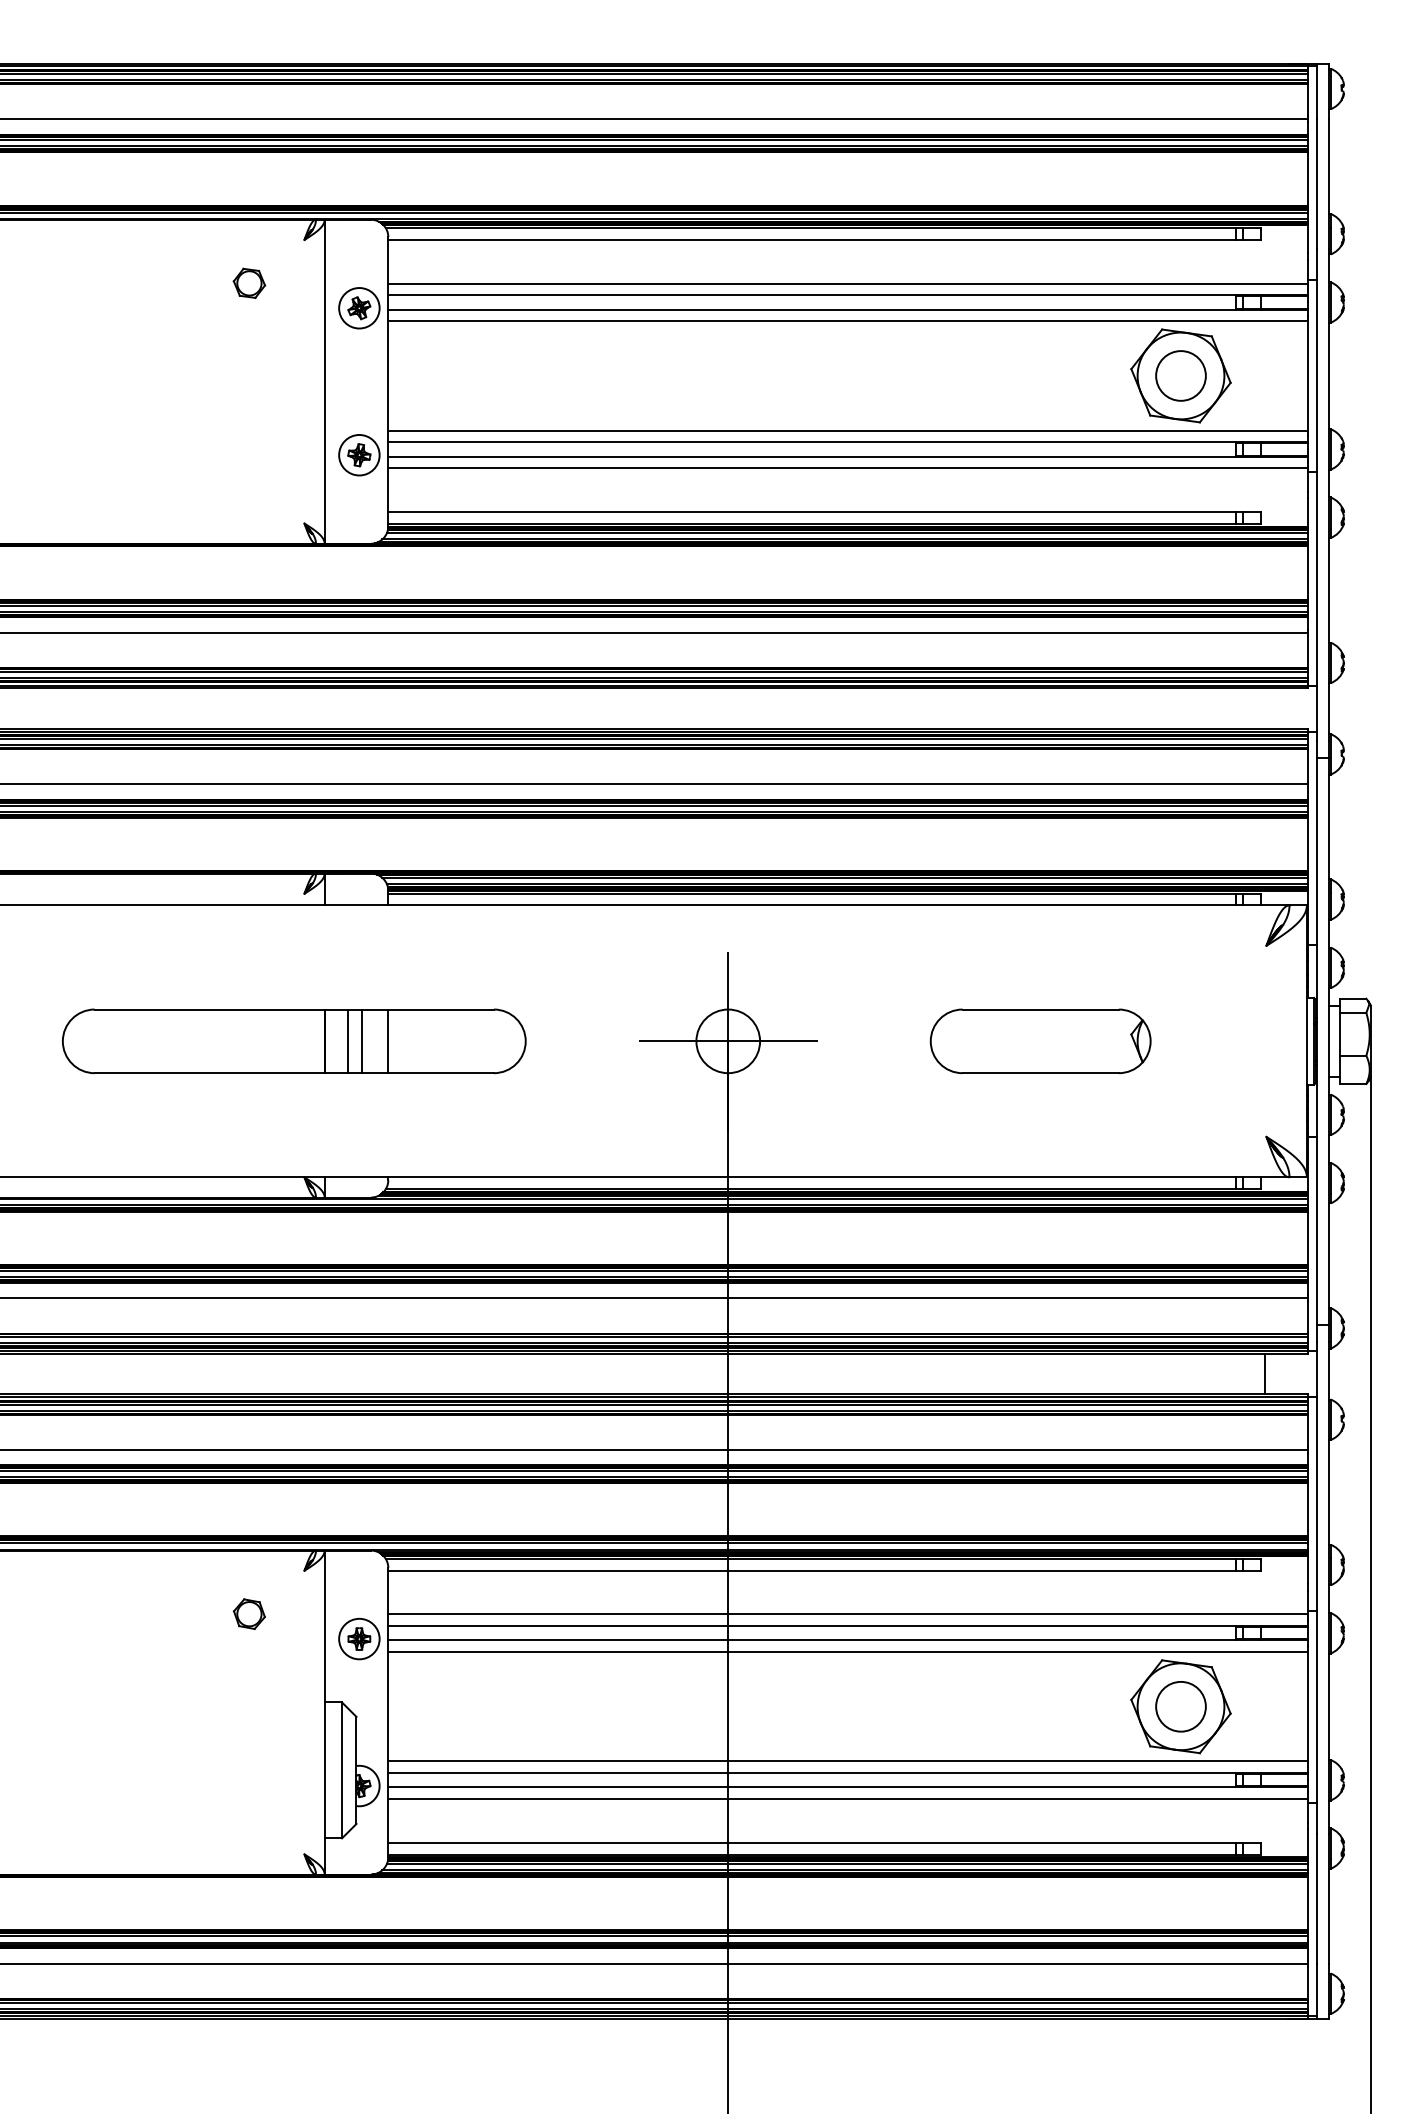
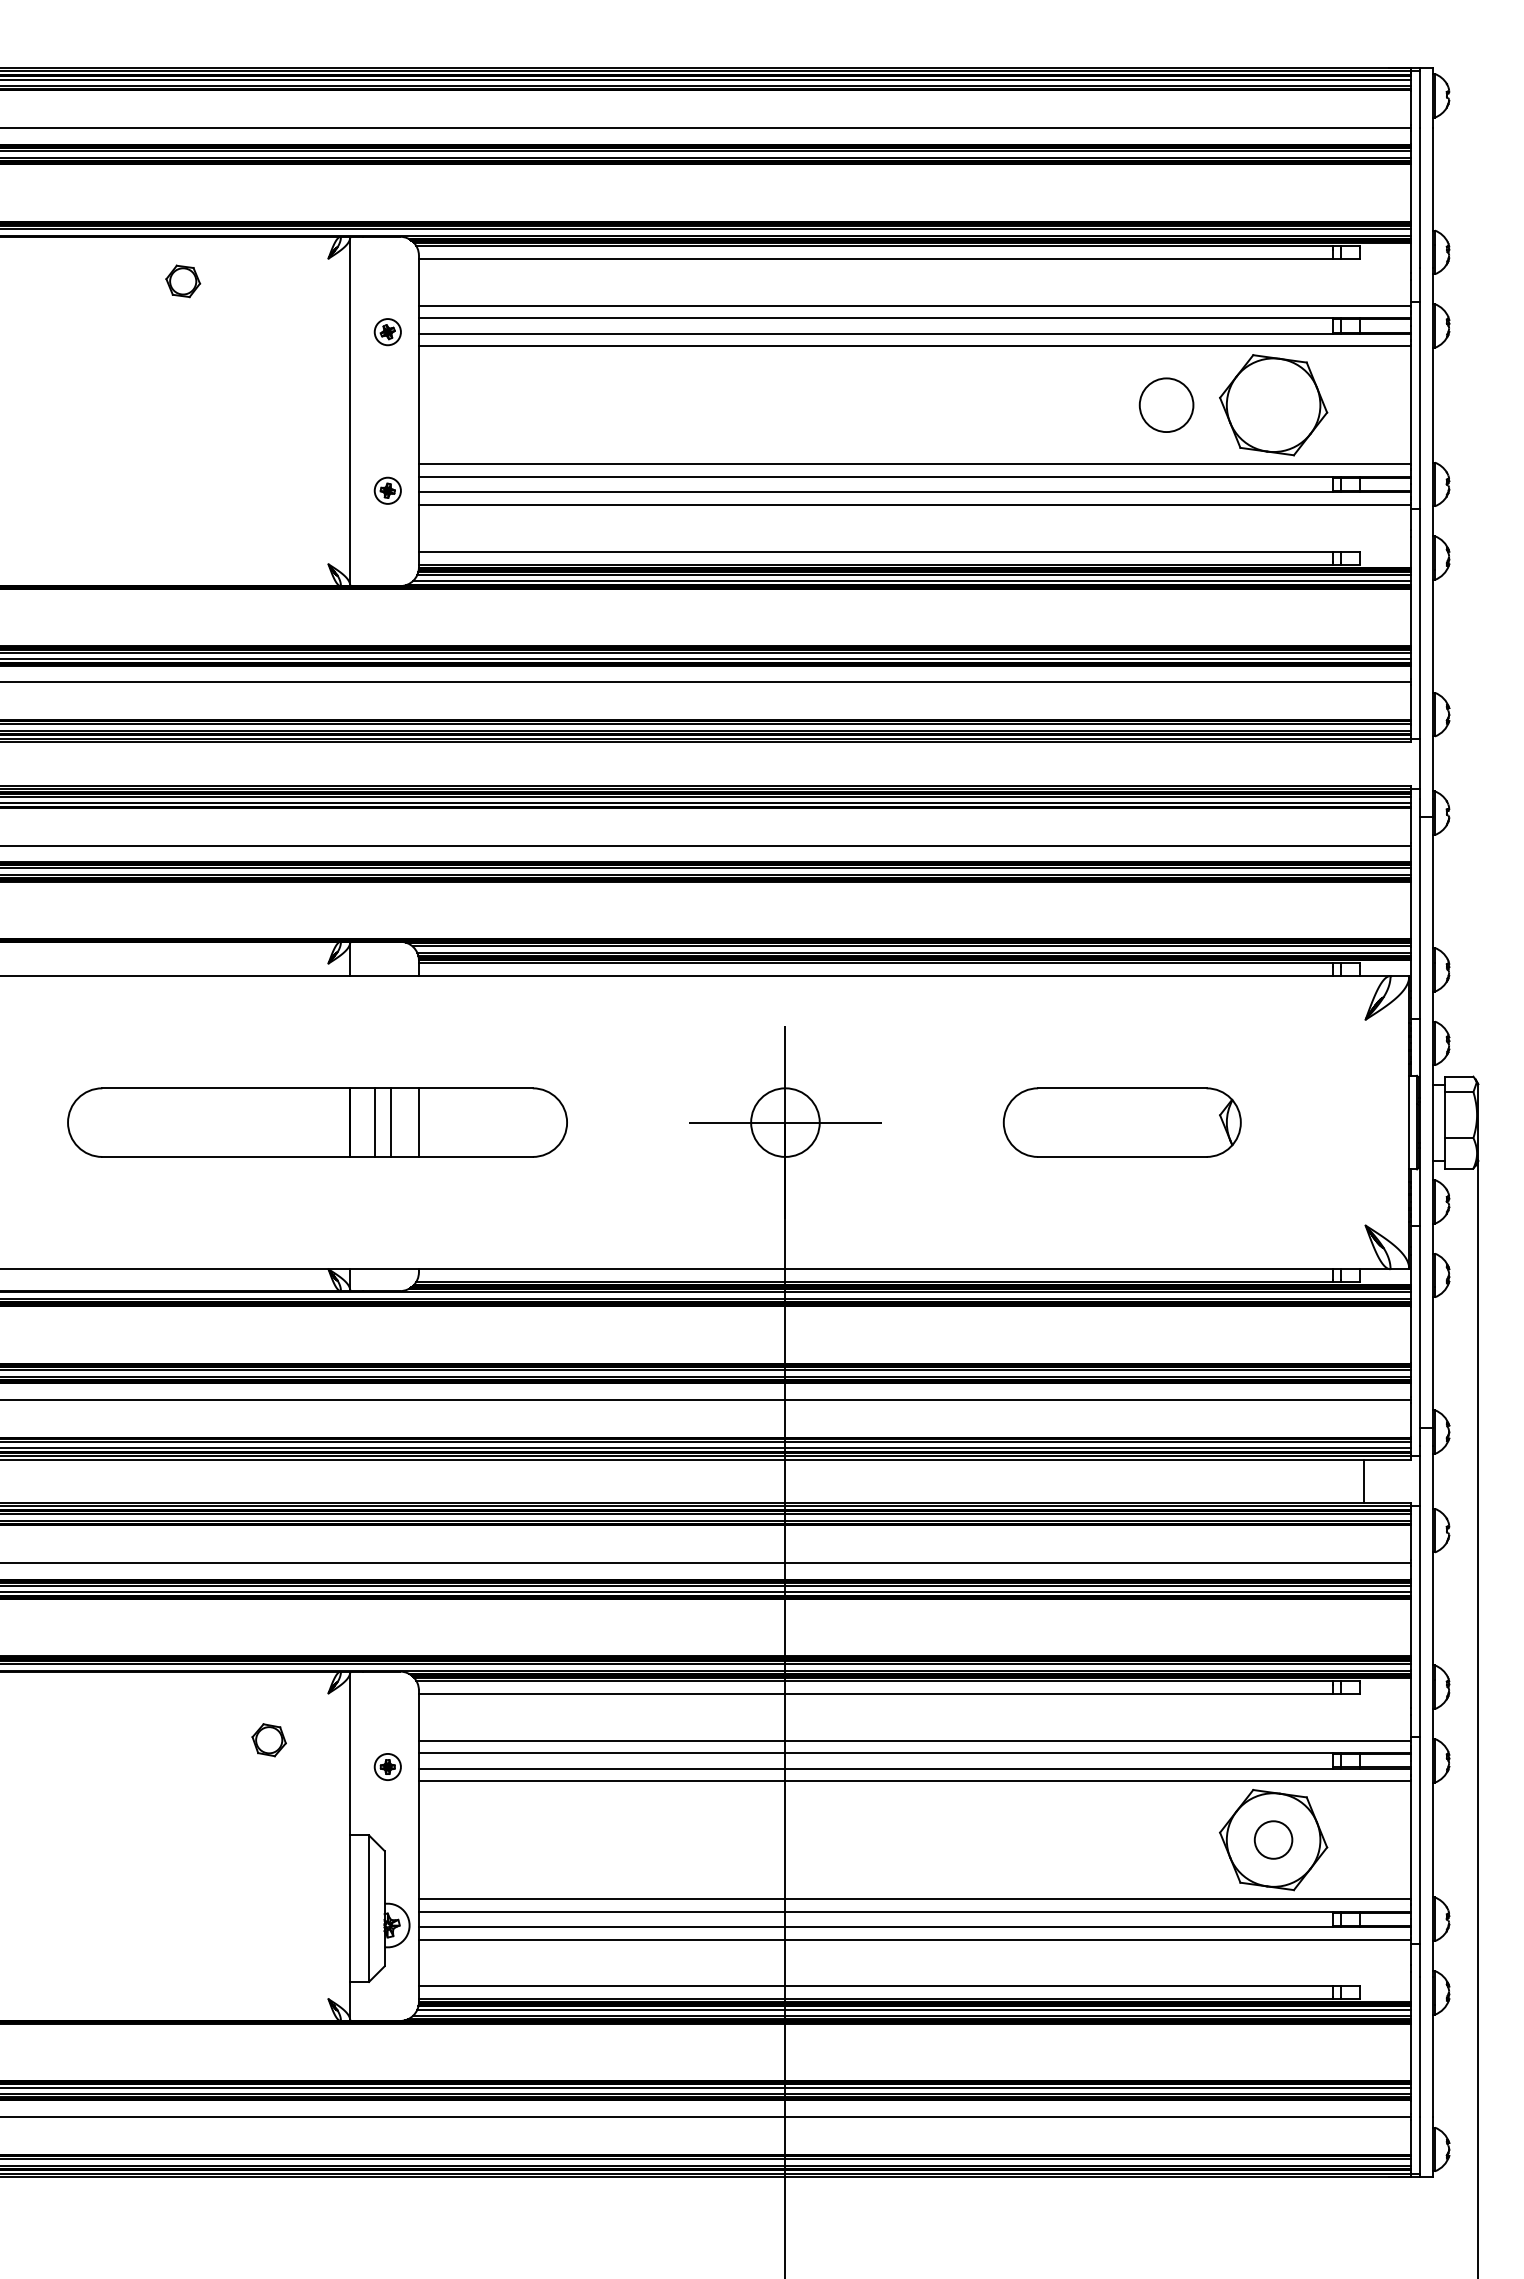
part: (249, 283) -> (183, 281), moved
part: (359, 307) -> (387, 331), size x0.6
circle: (1180, 375) -> (1166, 404), moved
part: (359, 455) -> (387, 490), size x0.6
part: (359, 1638) -> (387, 1766), size x0.6
circle: (1180, 1706) -> (1273, 1839), size x0.7

